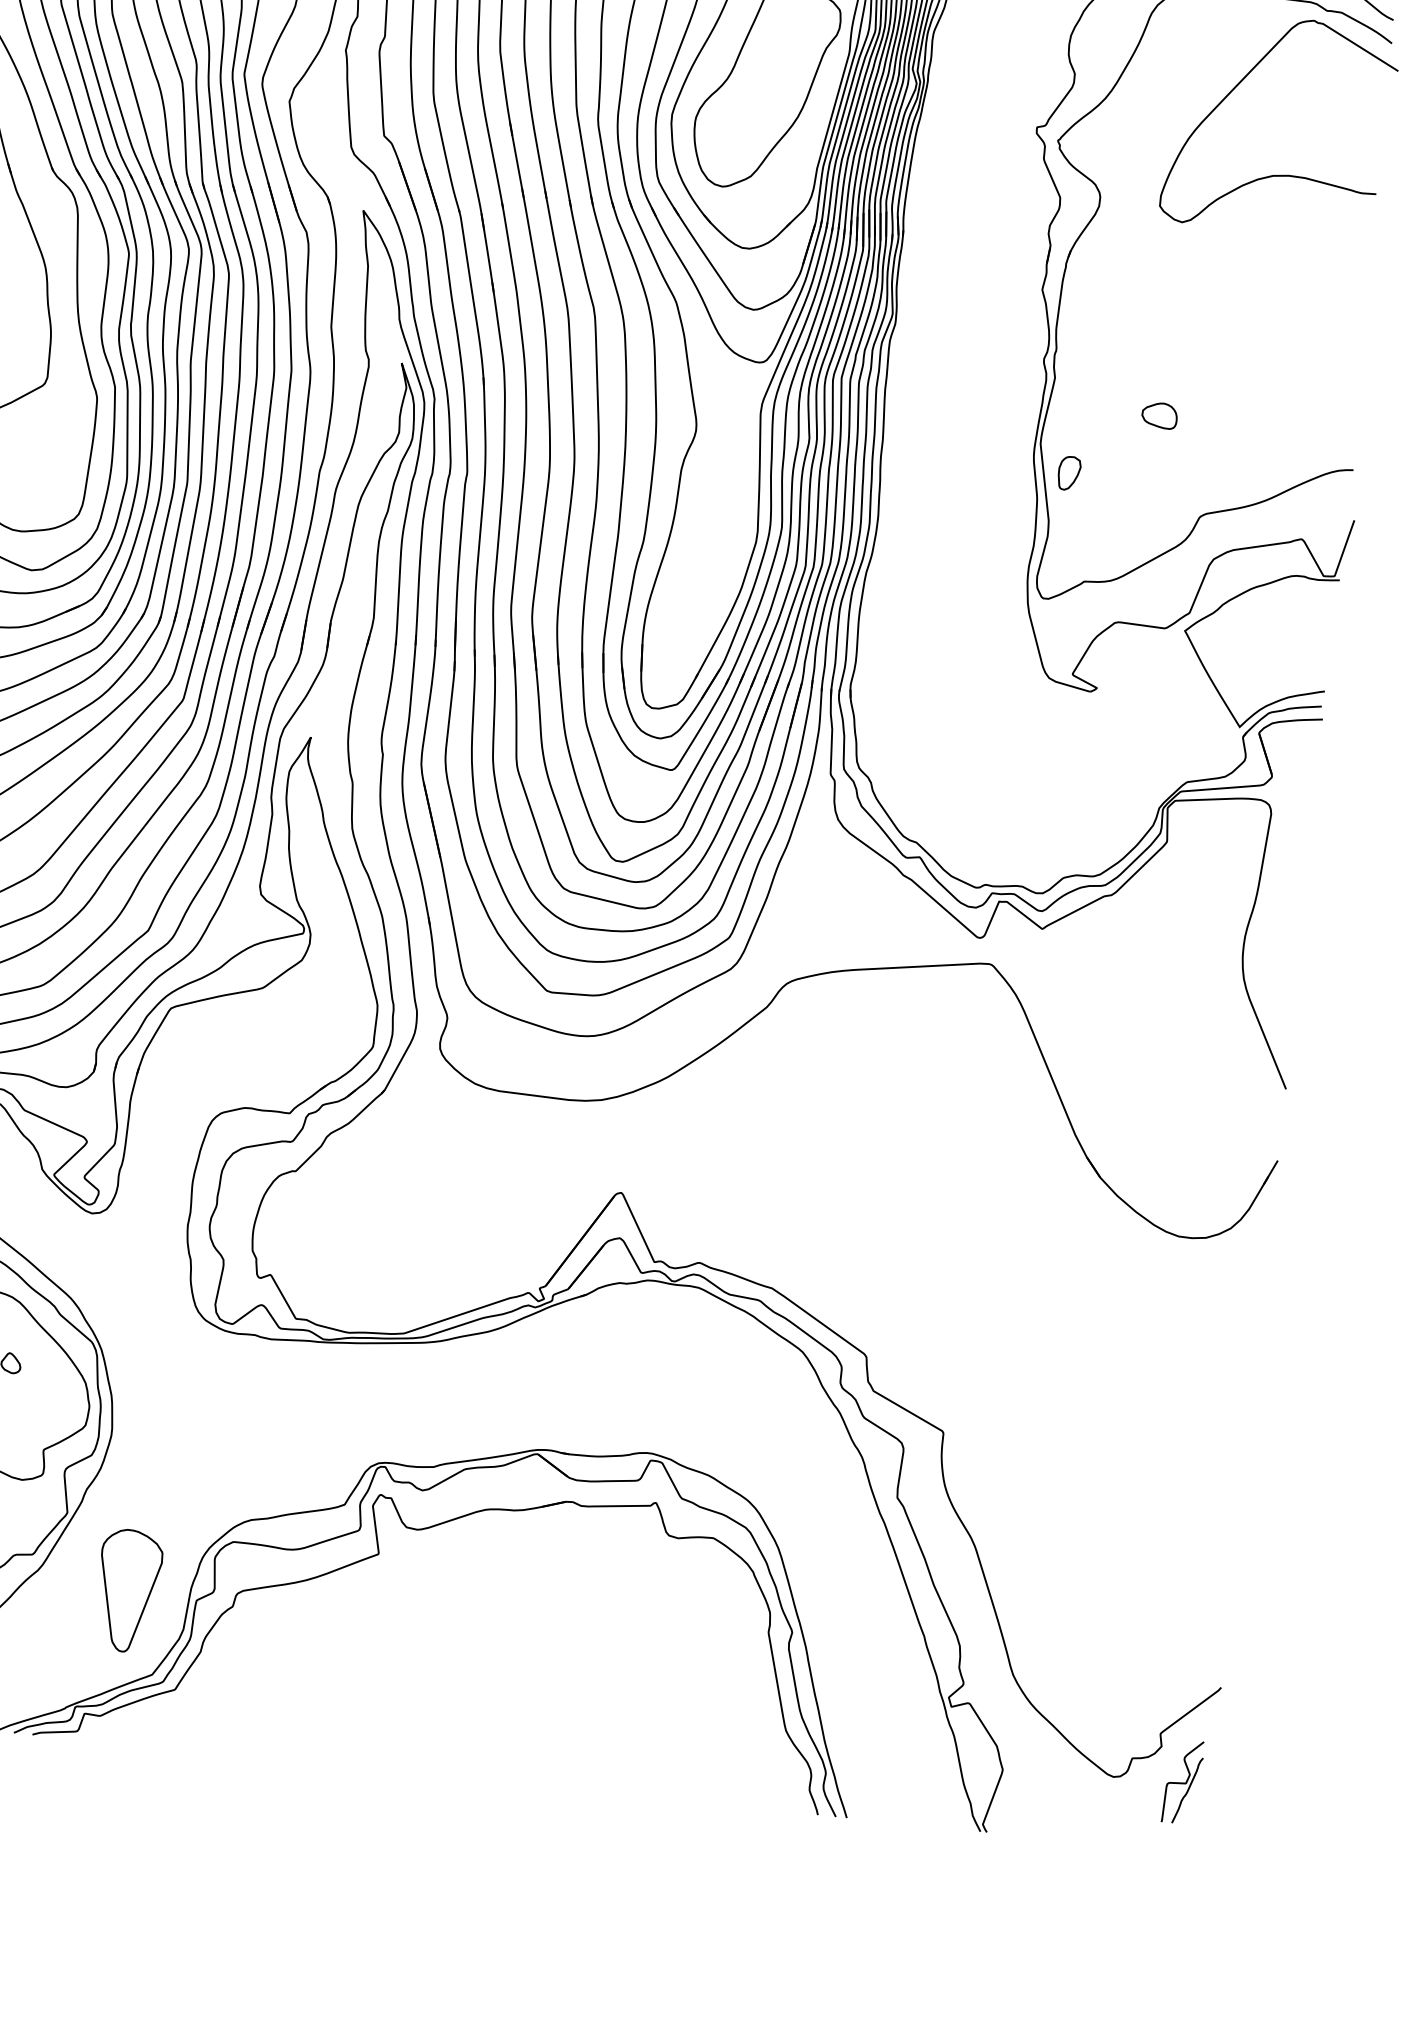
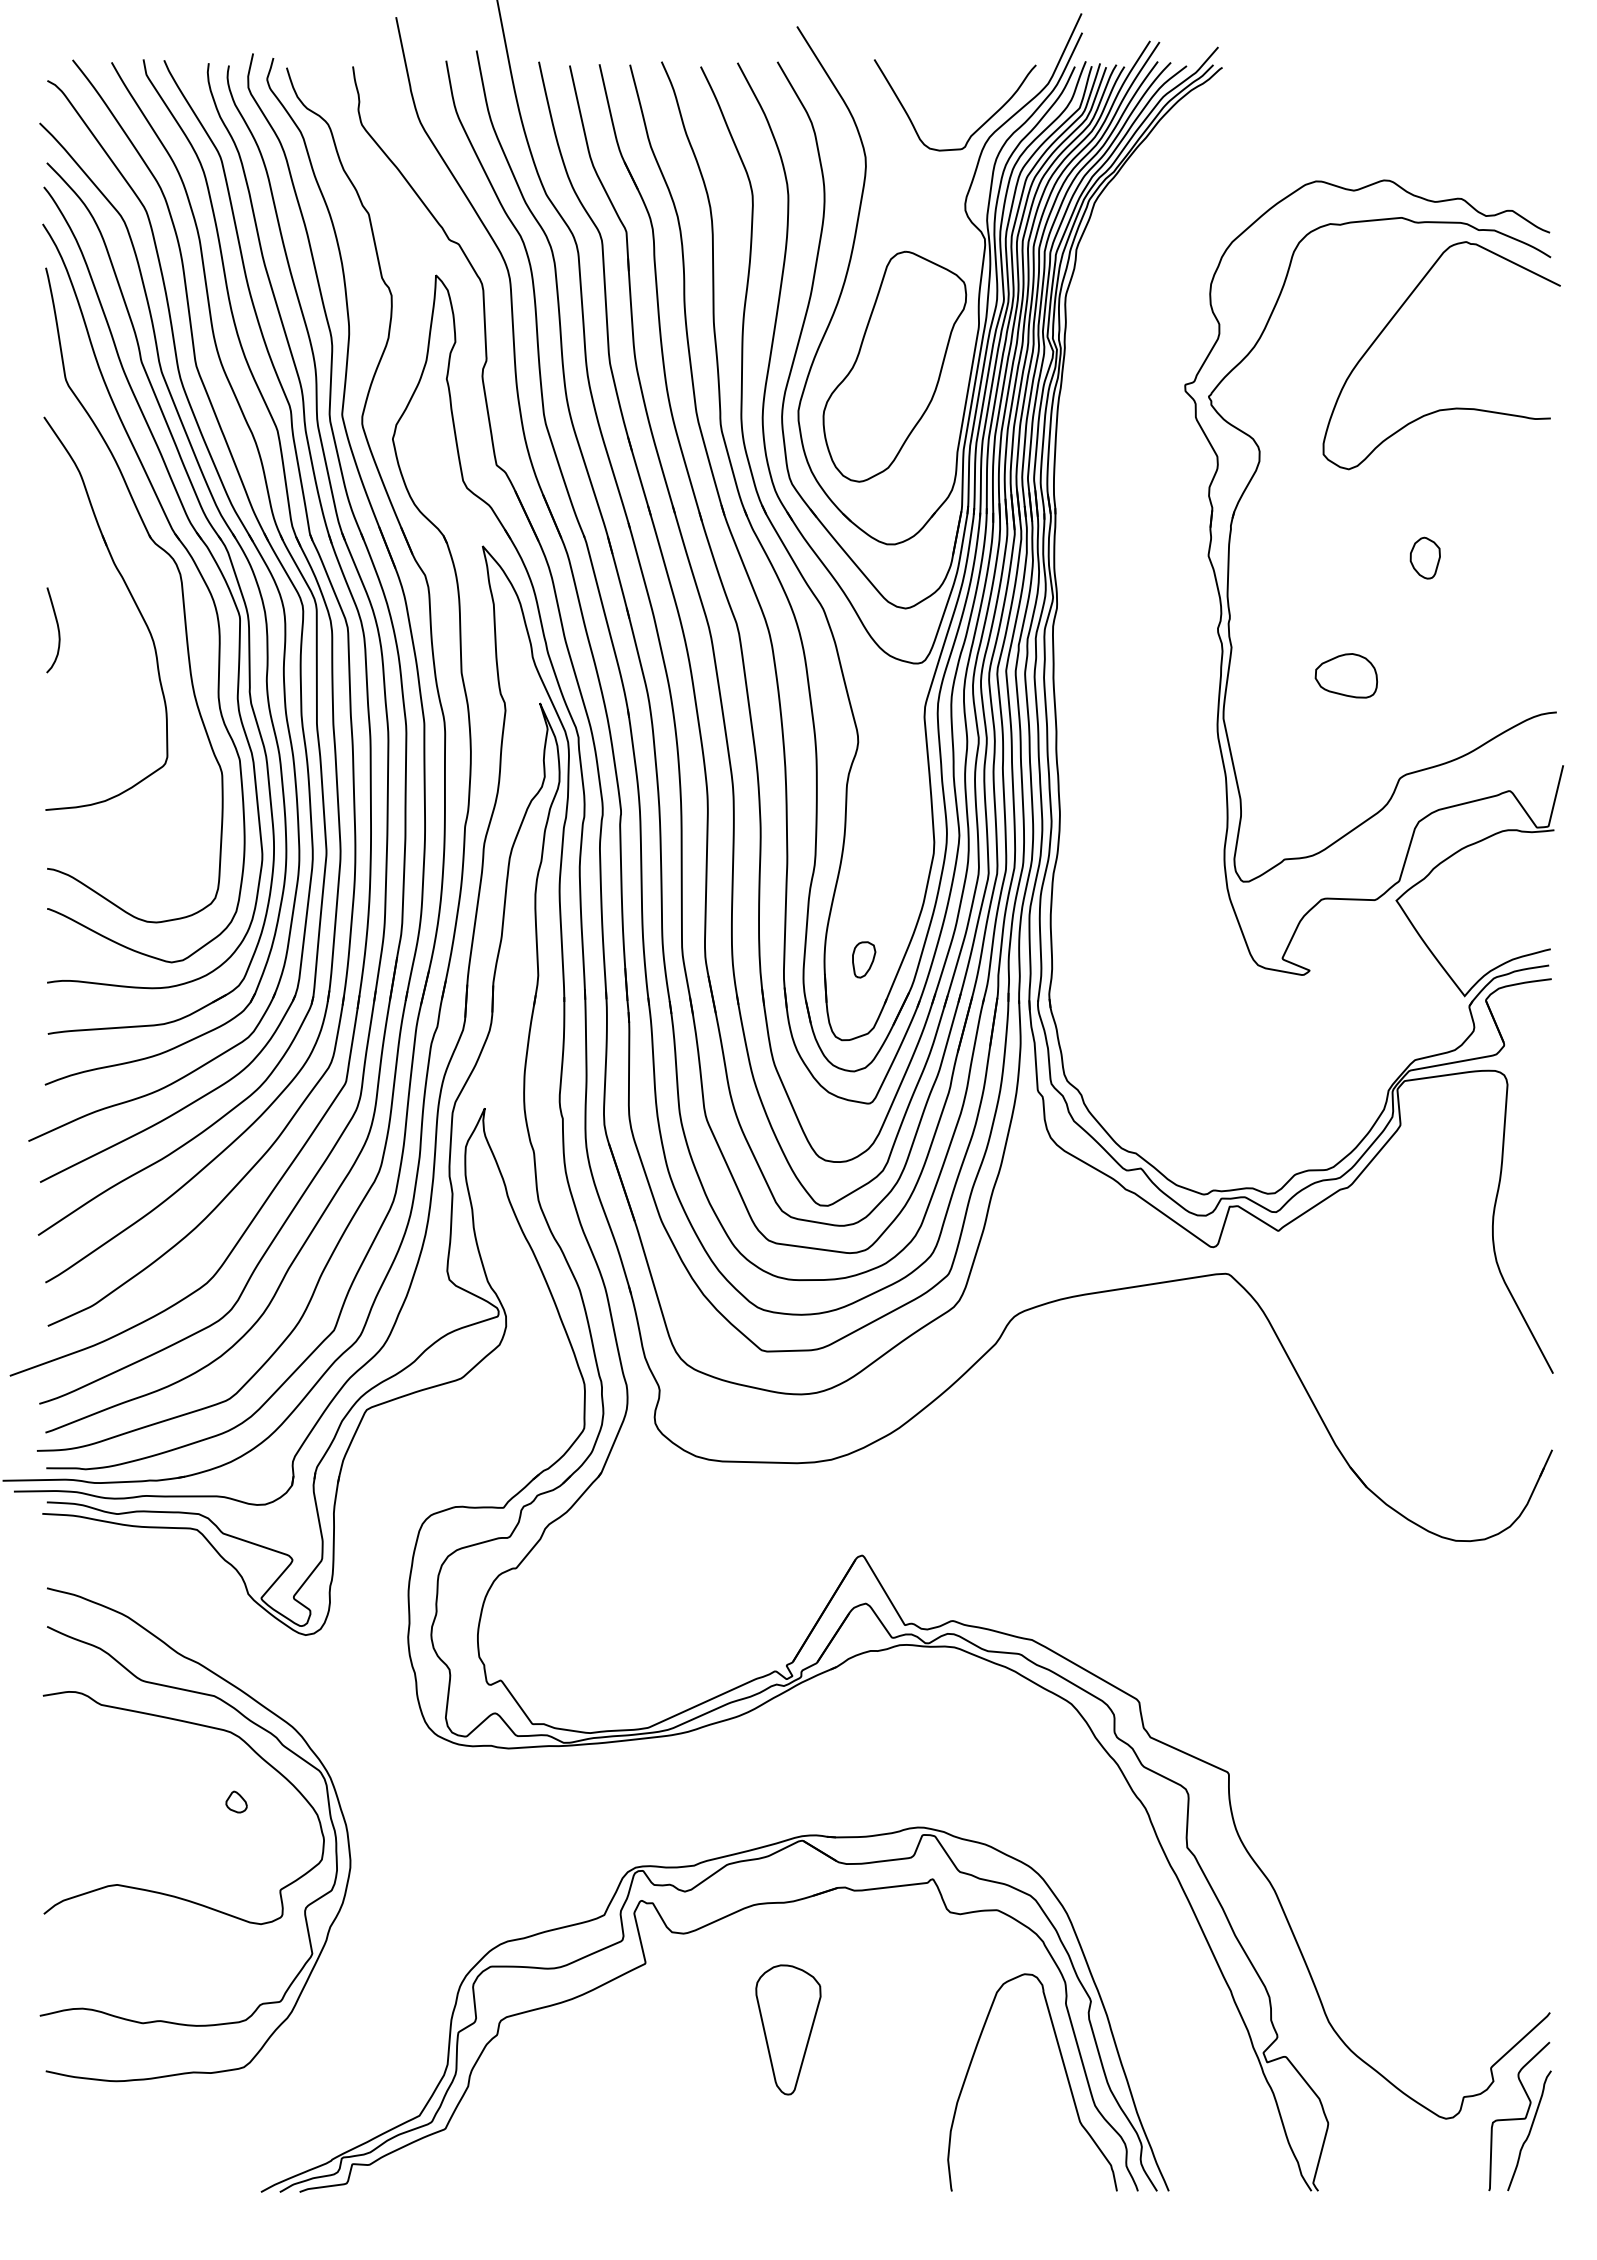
part: (1244, 312) -> (1424, 557), added
part: (1159, 415) -> (1345, 675), size x1.67
part: (1069, 473) -> (864, 959), moved
part: (128, 1590) -> (788, 2029), moved
curve: (761, 1698) -> (1065, 2074), added
part: (1182, 1781) -> (1519, 2116), size x1.67

